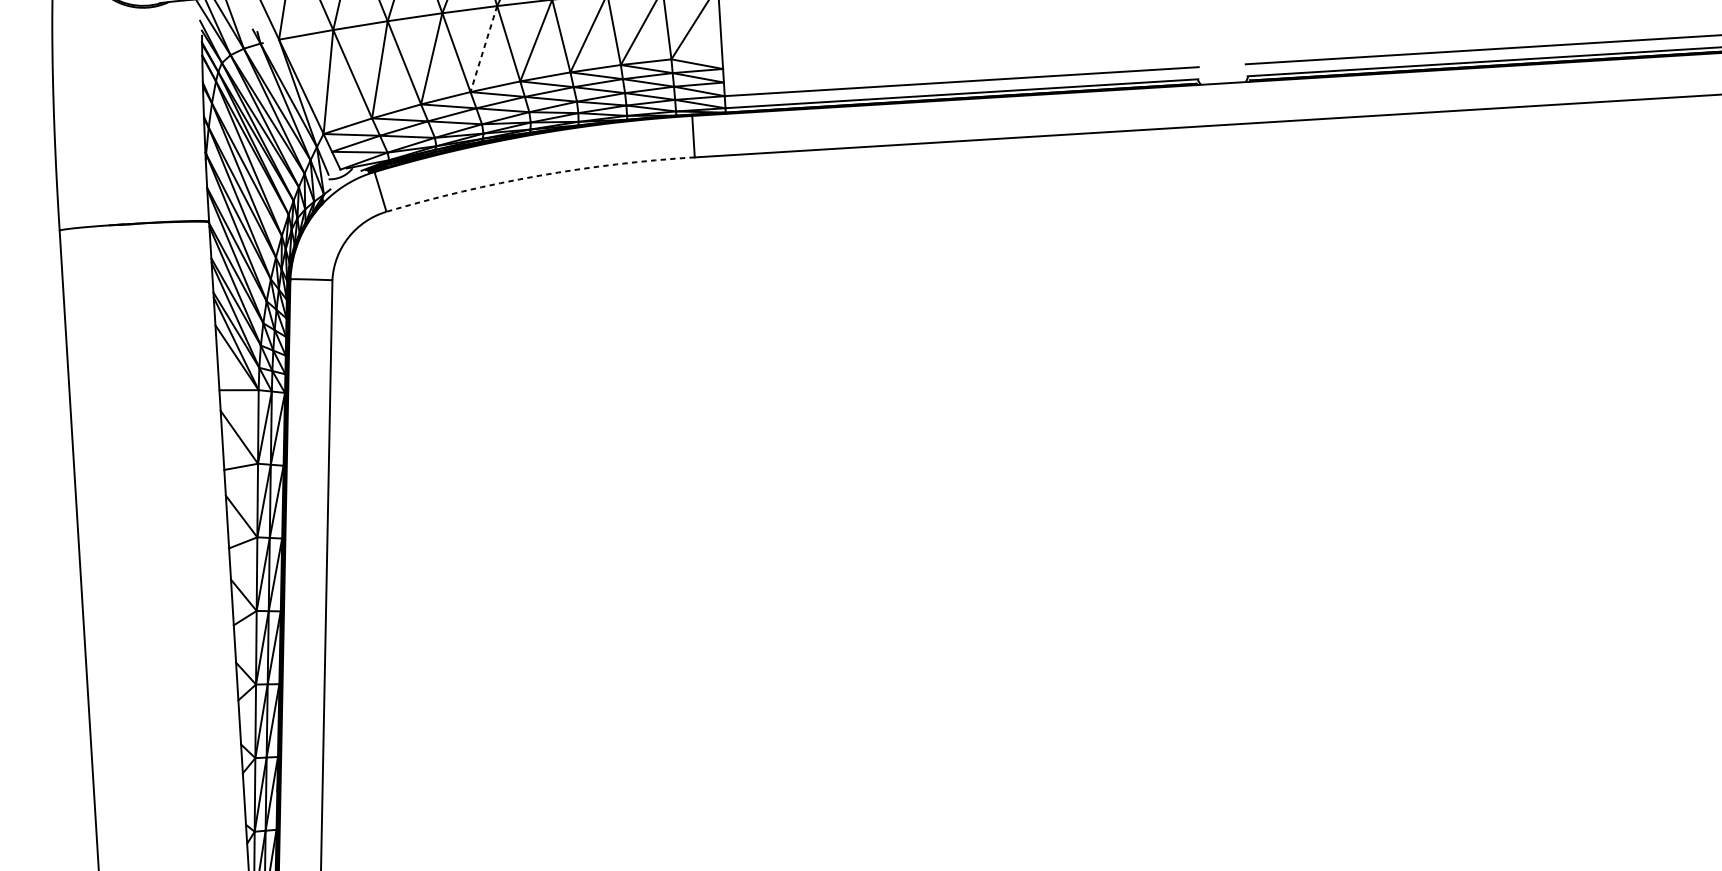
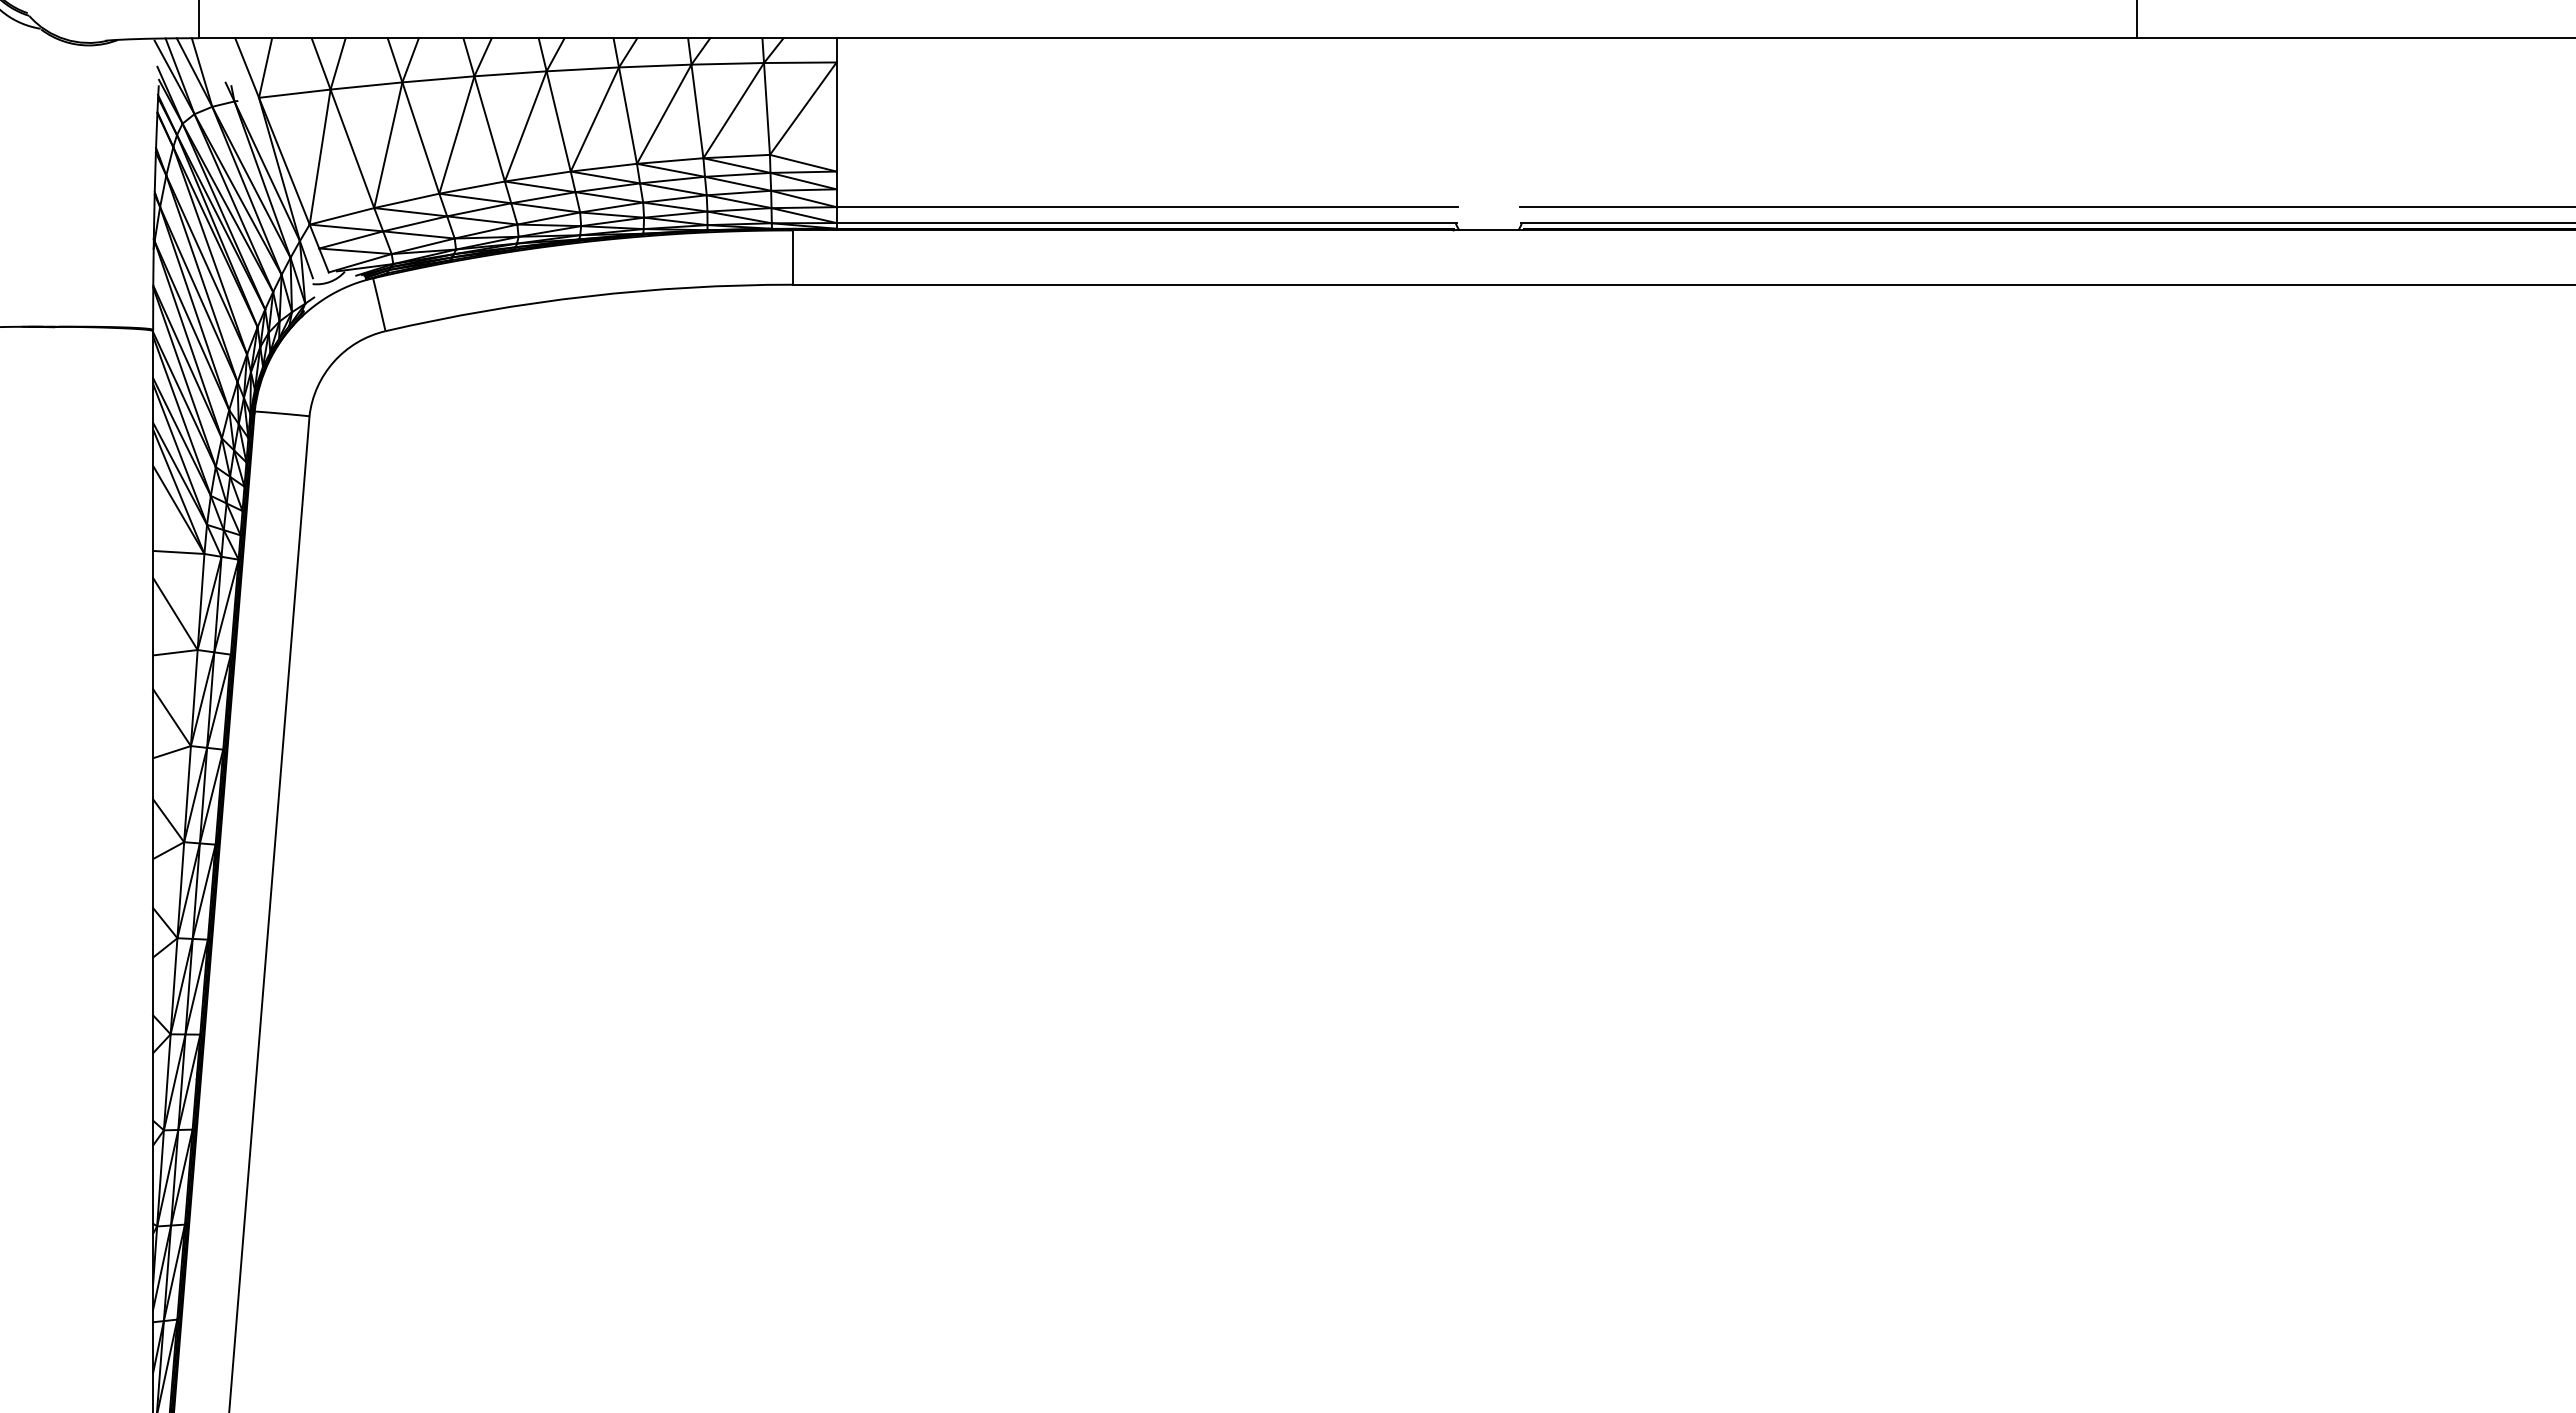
line: (483, 49) -> (525, 126), dashed -> solid
arc: (538, 175) -> (587, 296), dashed -> solid

